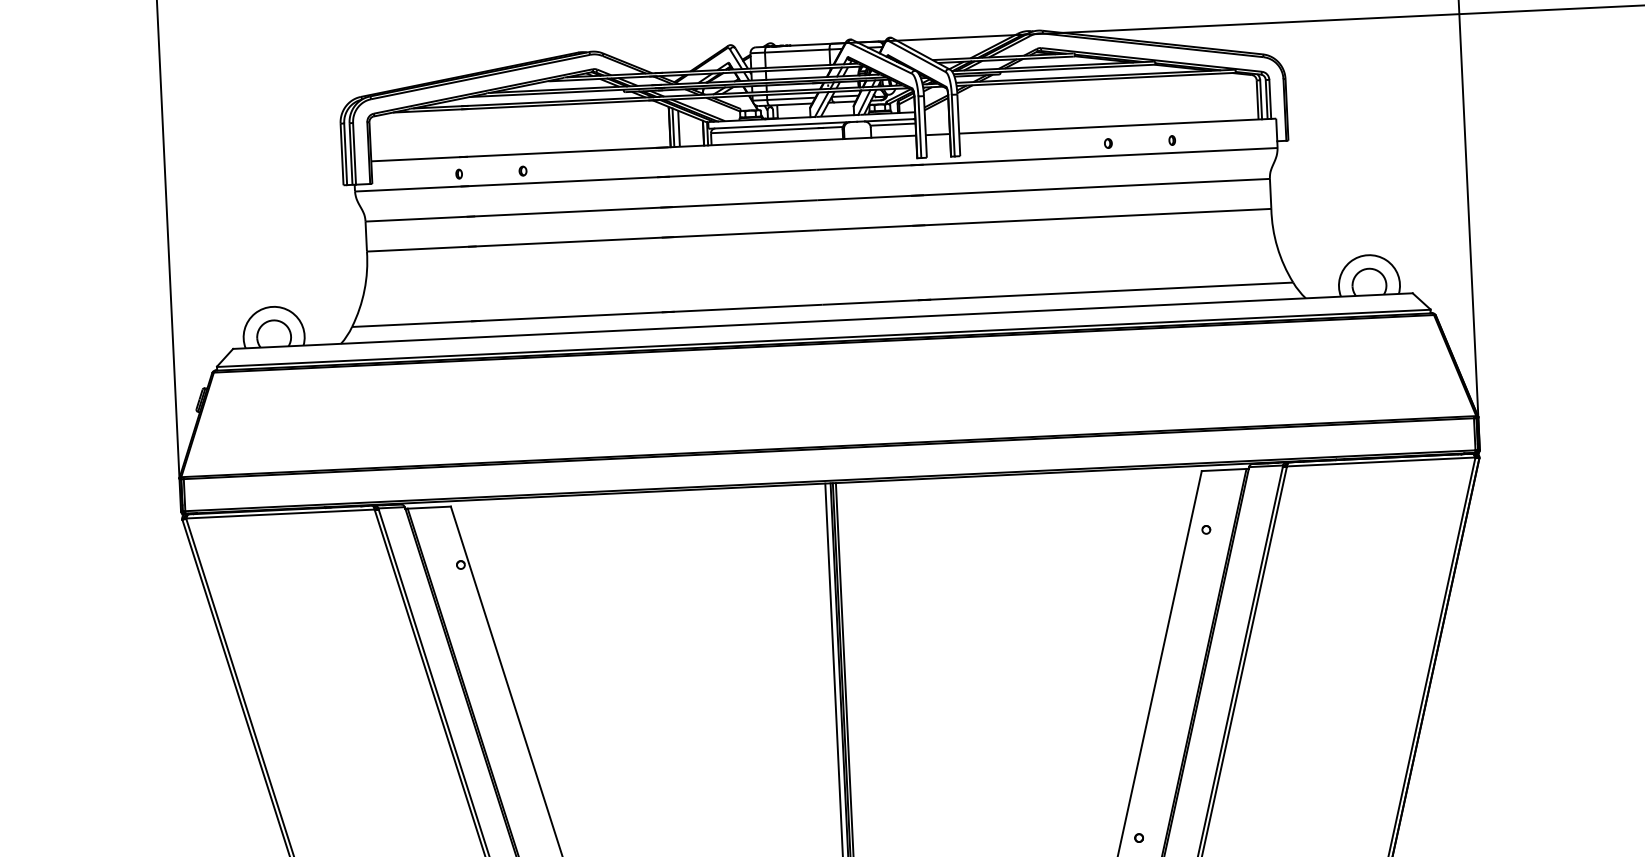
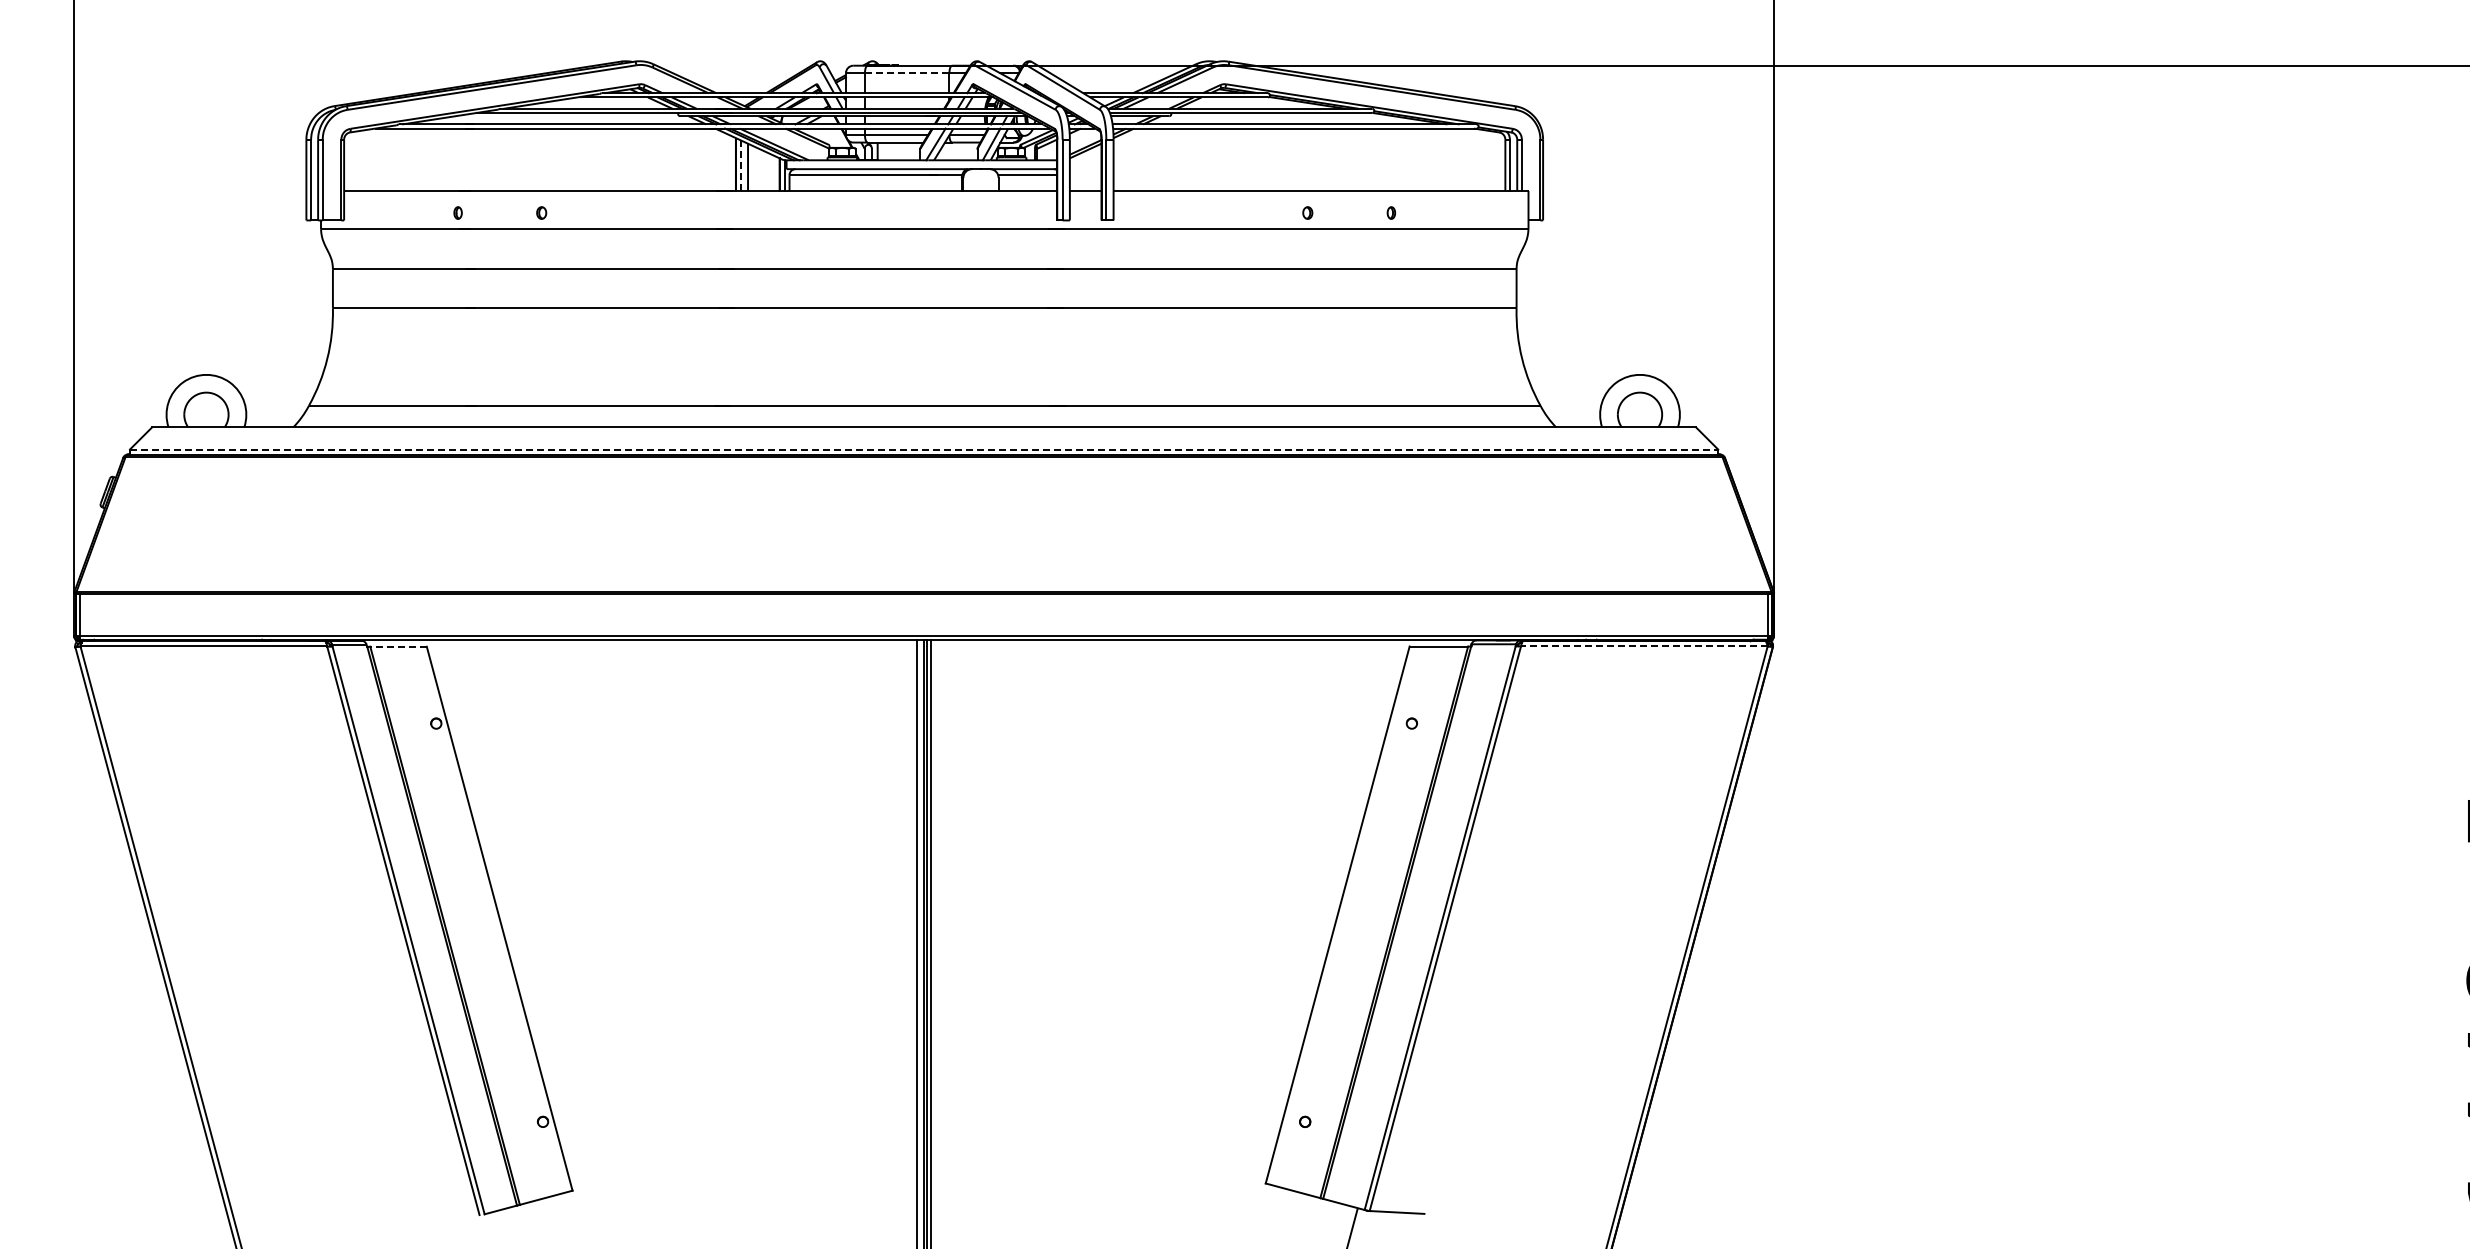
line: (796, 51) -> (906, 73), solid -> dashed
line: (673, 127) -> (740, 165), solid -> dashed
line: (824, 338) -> (924, 449), solid -> dashed
line: (1380, 461) -> (1643, 645), solid -> dashed
line: (429, 507) -> (398, 646), solid -> dashed

